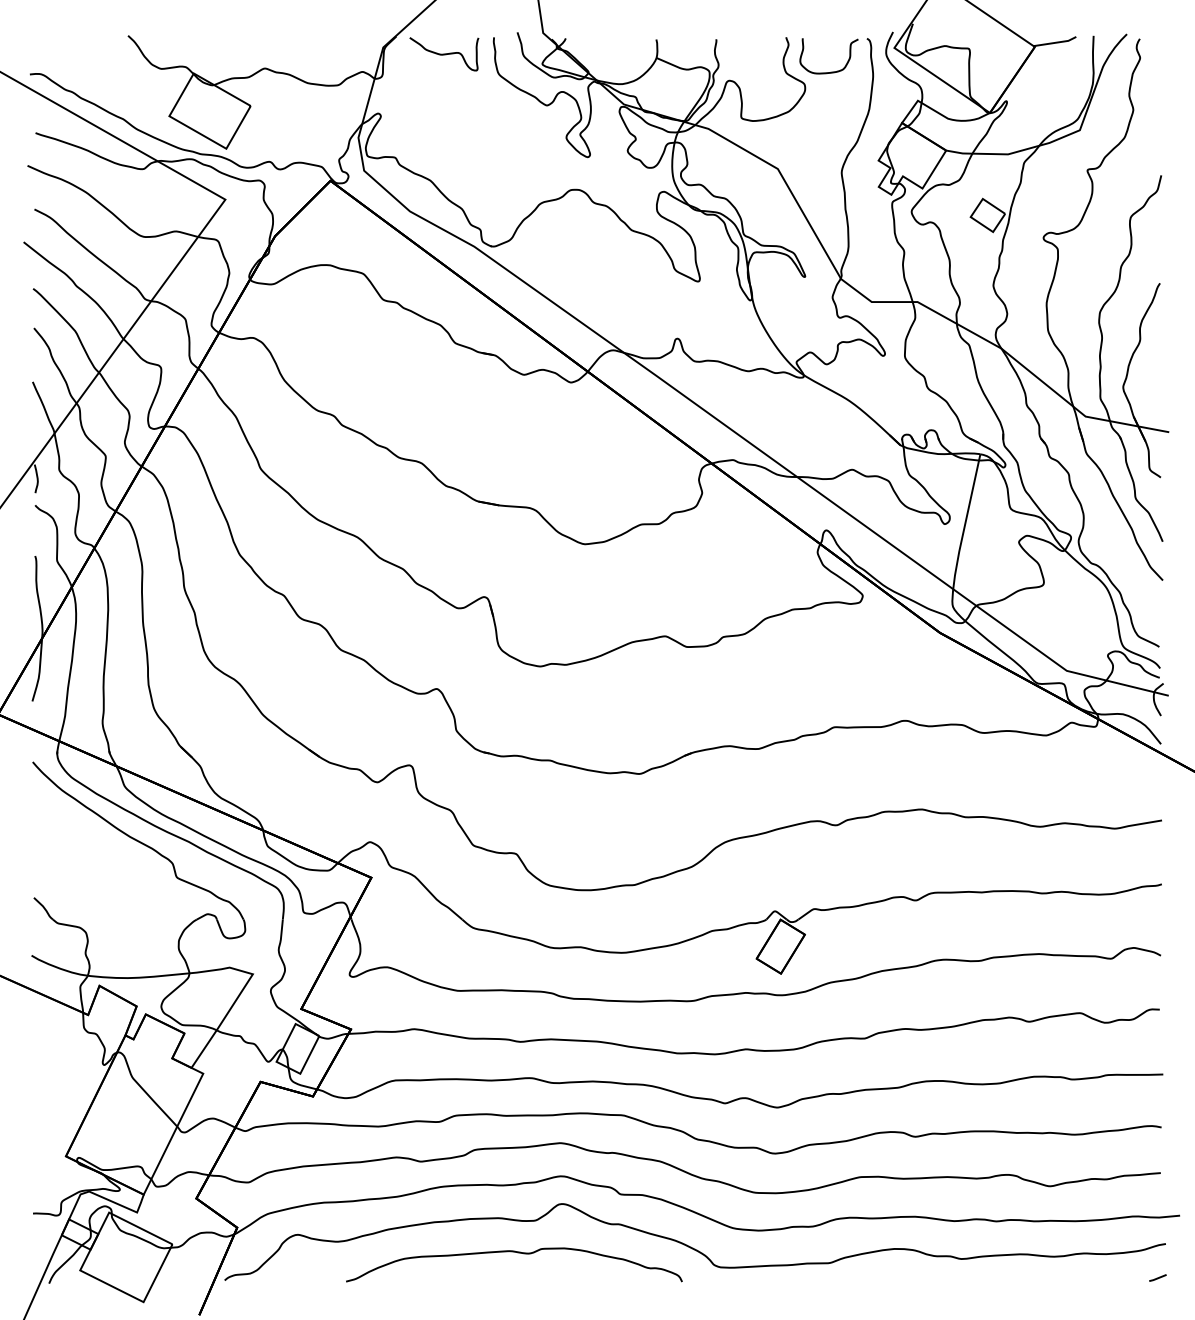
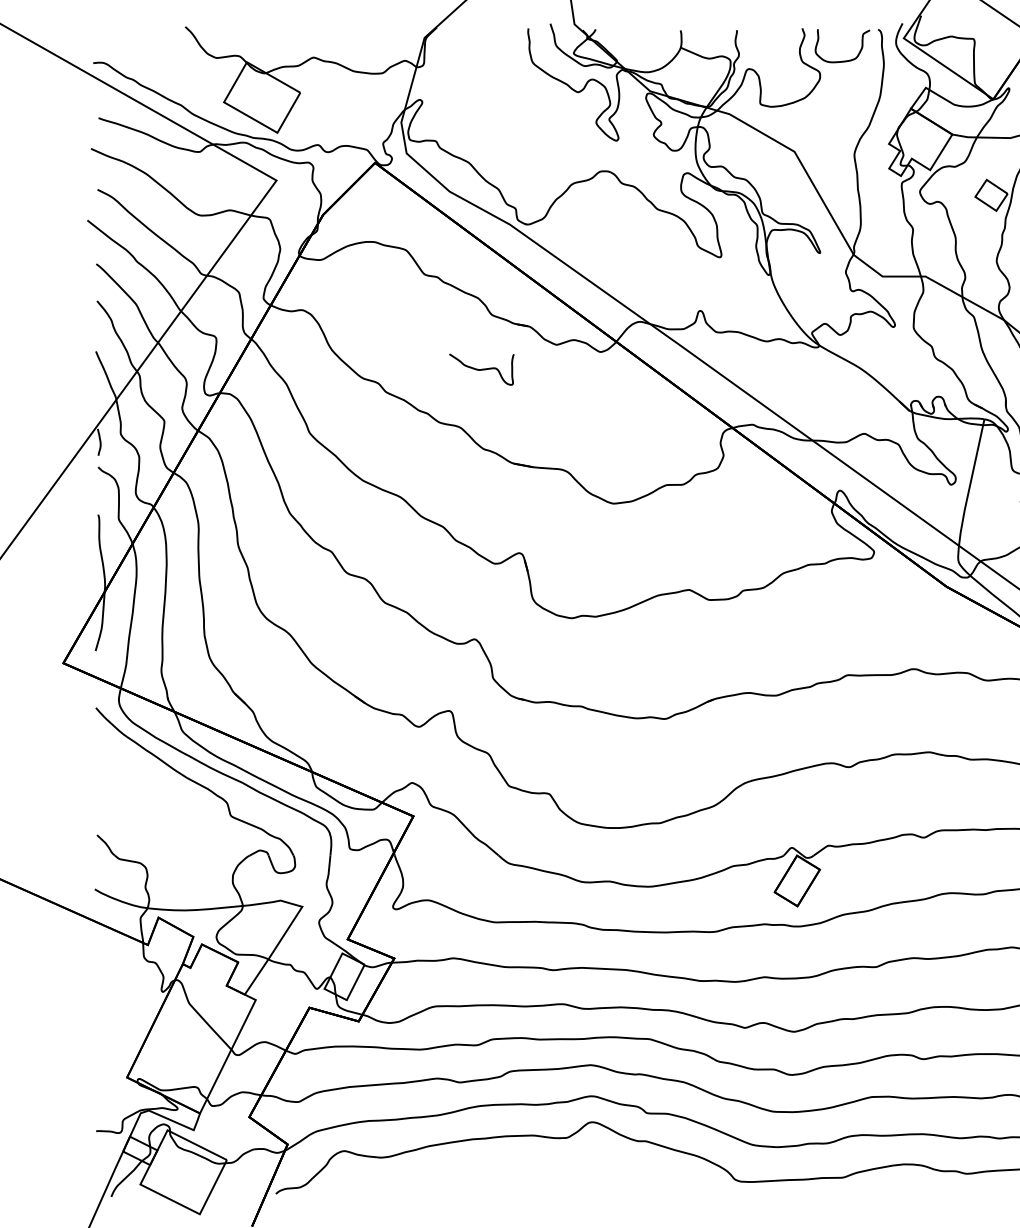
curve: (444, 54) -> (481, 369), moved
curve: (517, 1253) -> (550, 1168), removed

